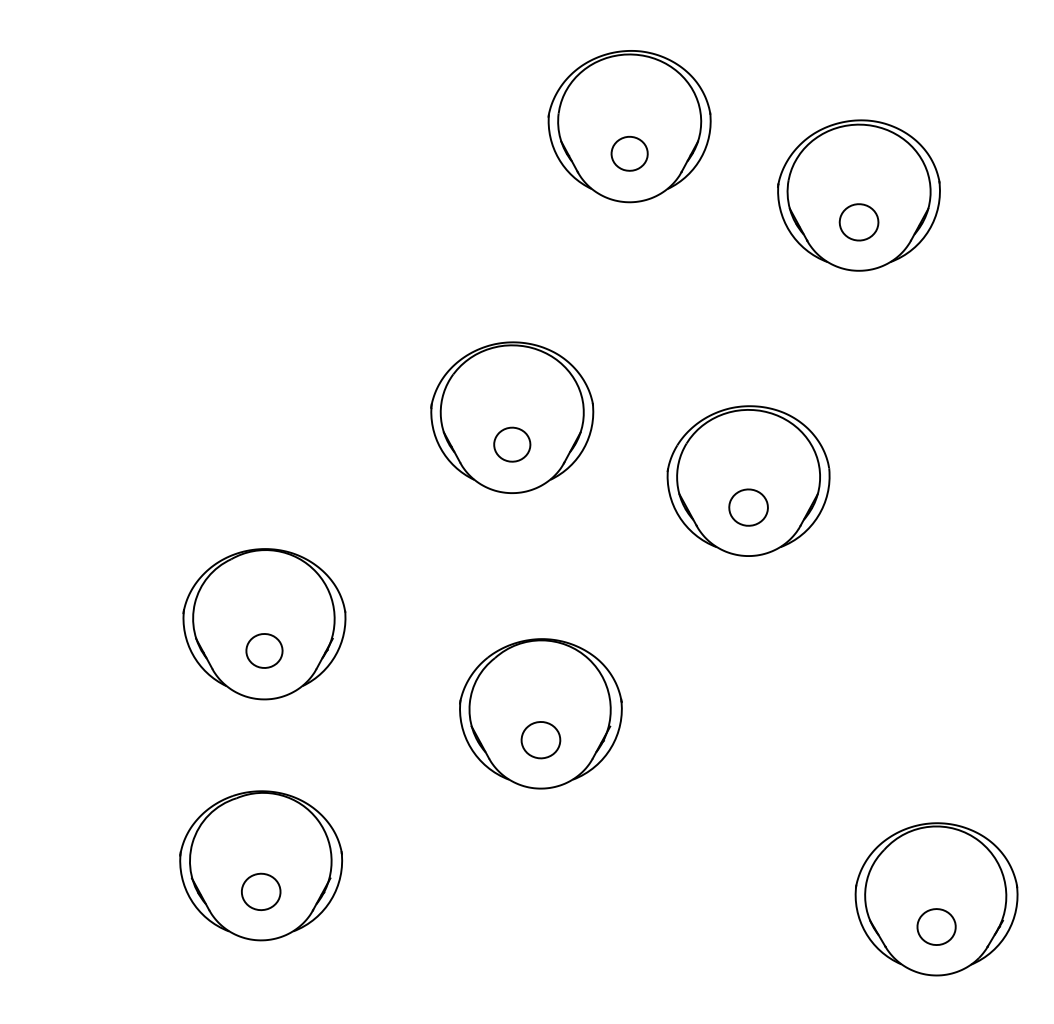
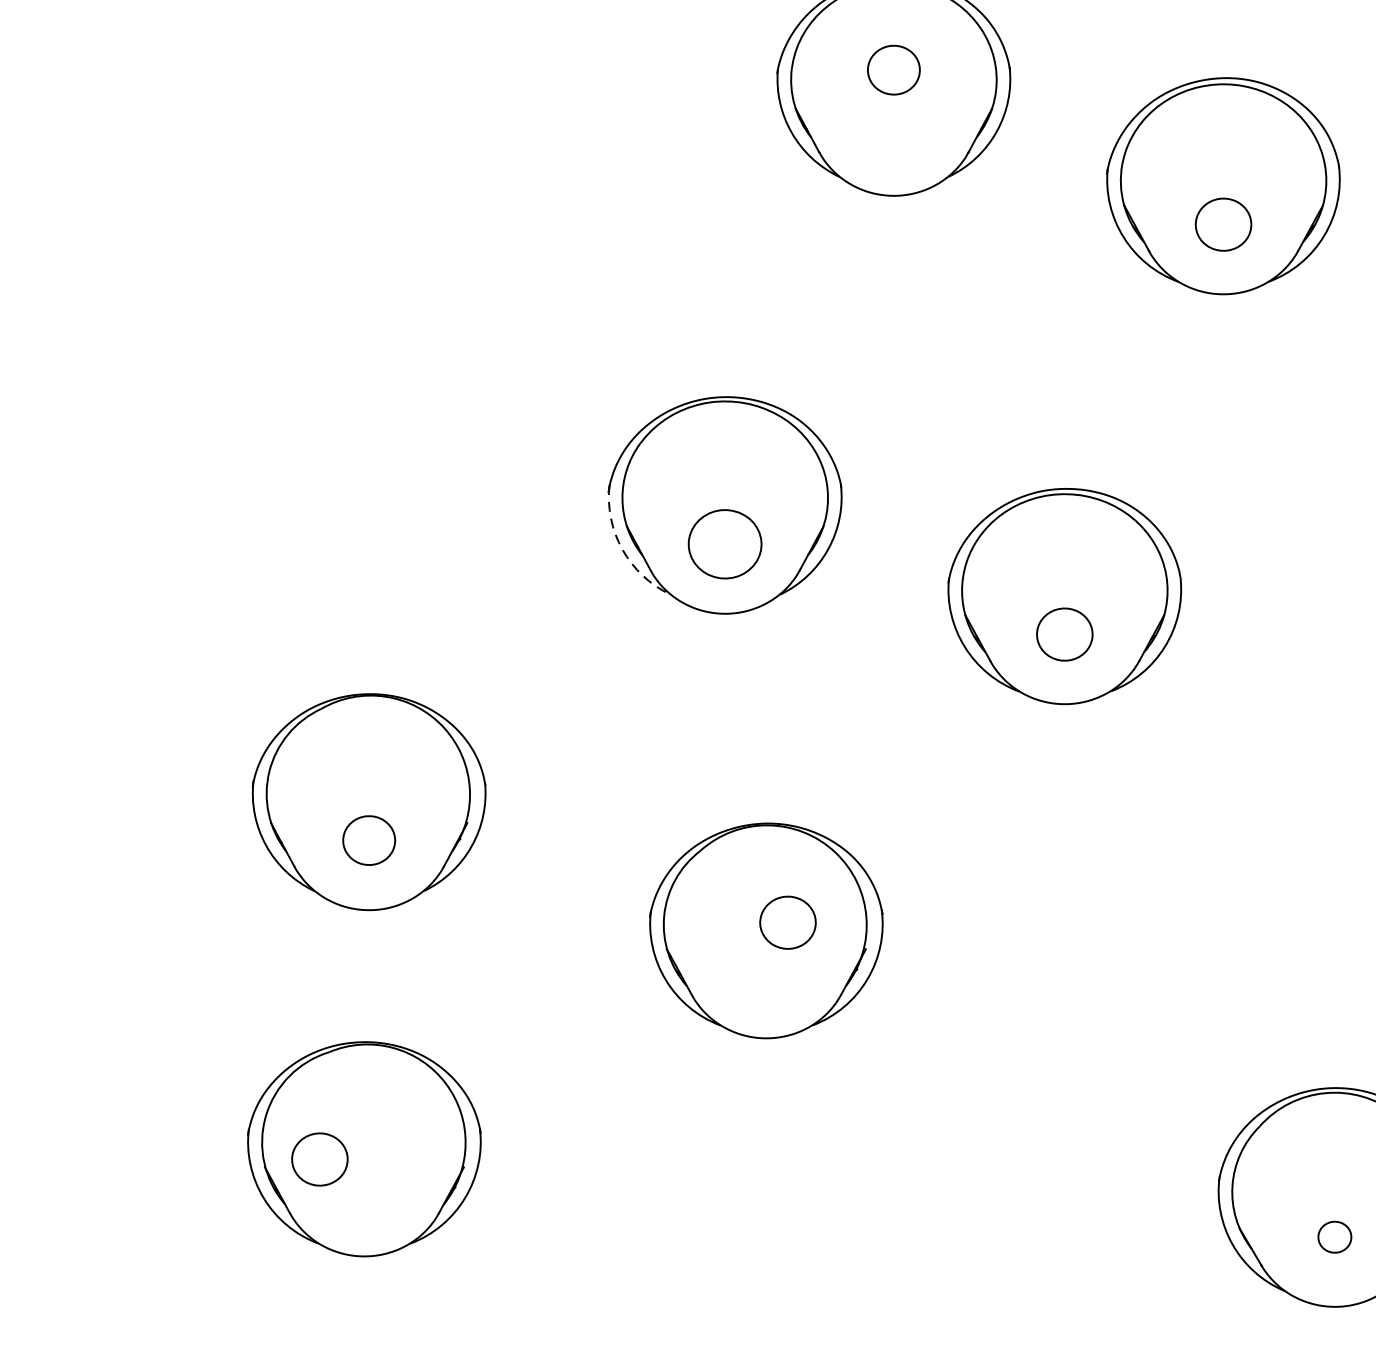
part: (629, 153) -> (893, 69), moved
part: (512, 444) -> (725, 543), size x1.4
arc: (440, 448) -> (622, 549), solid -> dashed
part: (540, 740) -> (787, 923), moved
part: (261, 891) -> (320, 1158), moved
part: (936, 926) -> (1334, 1236), size x0.6

